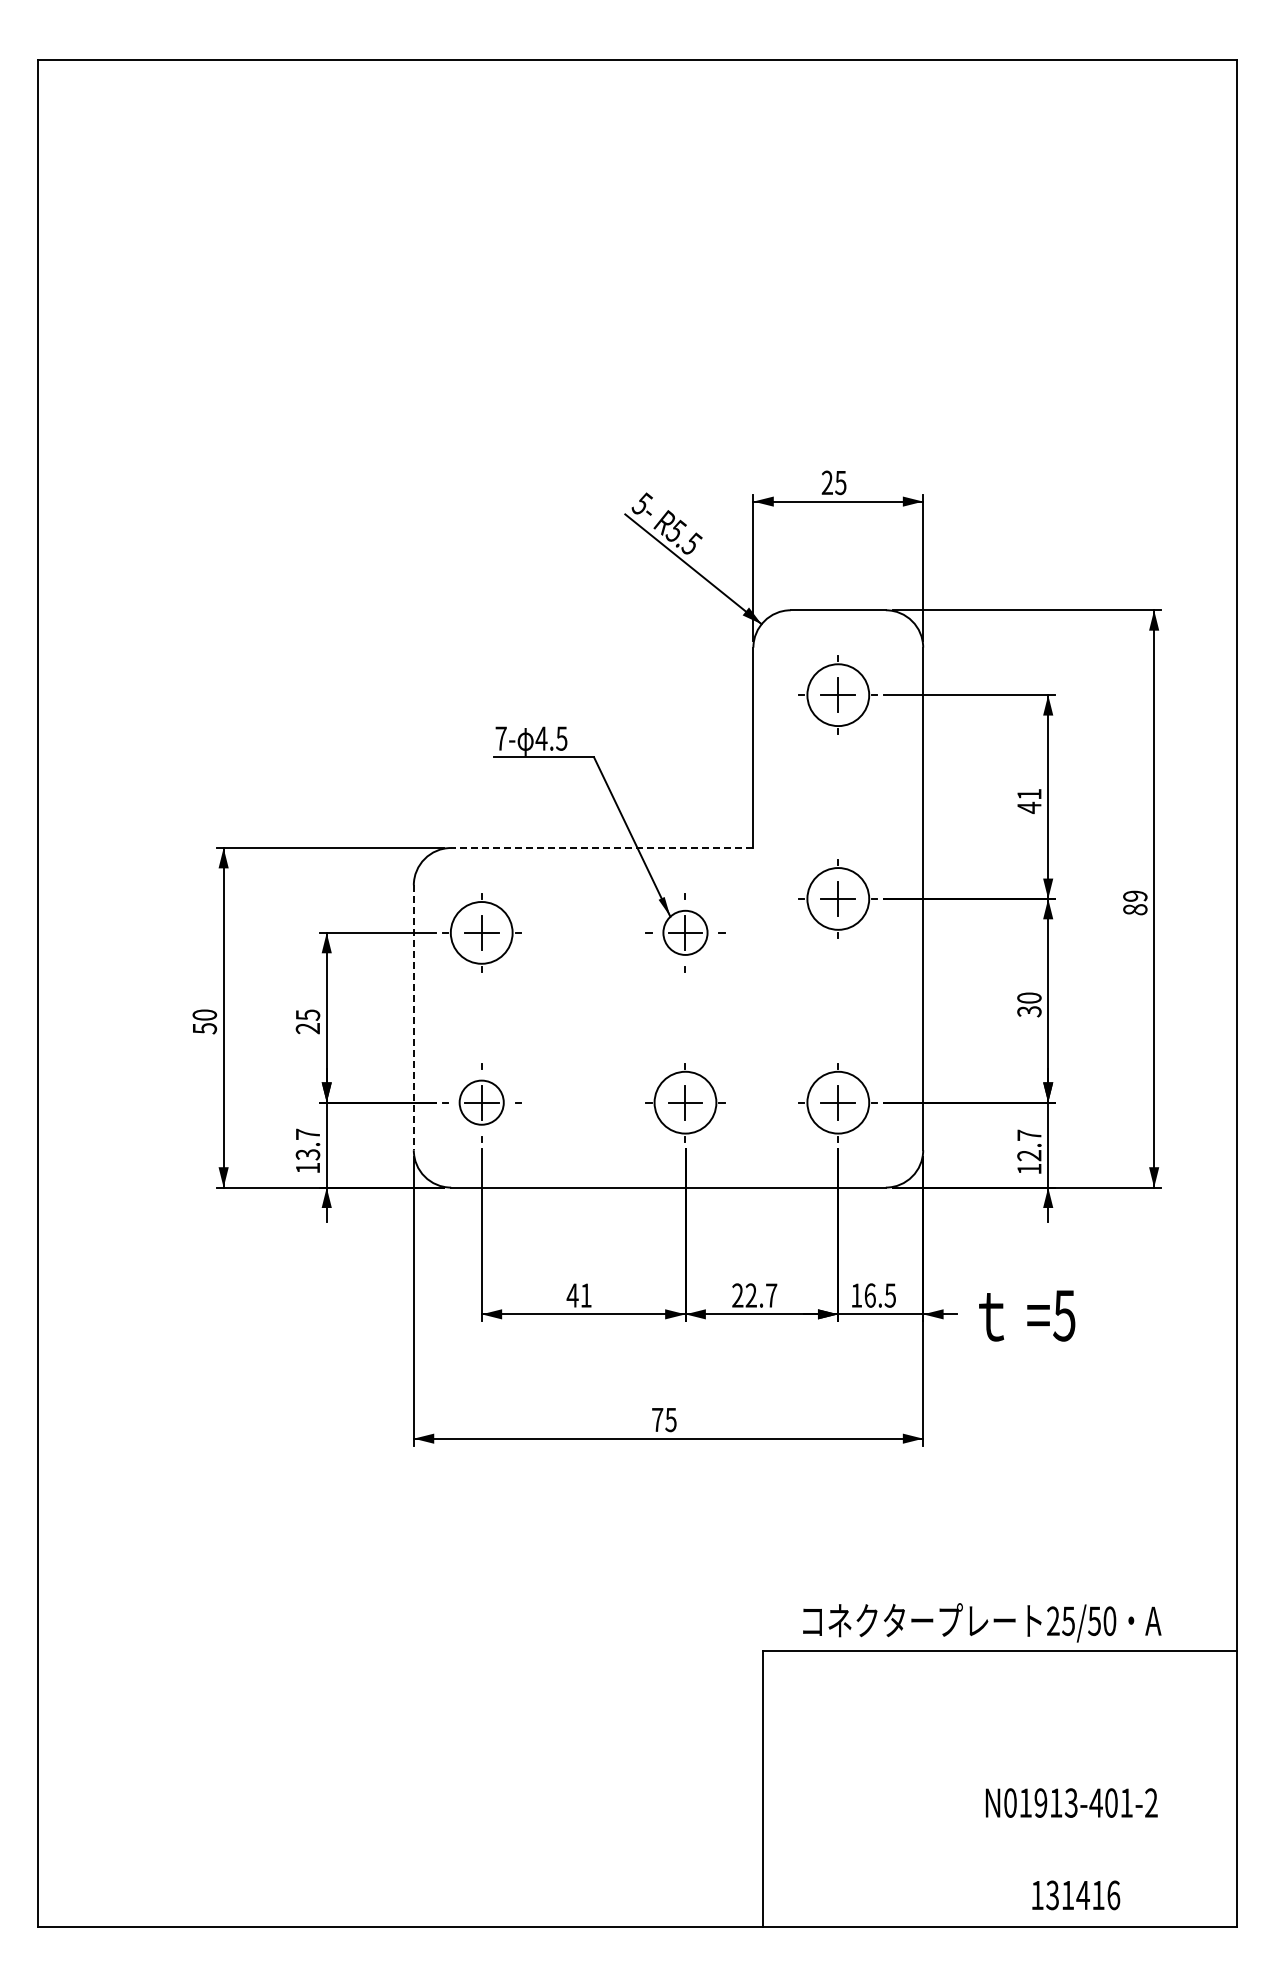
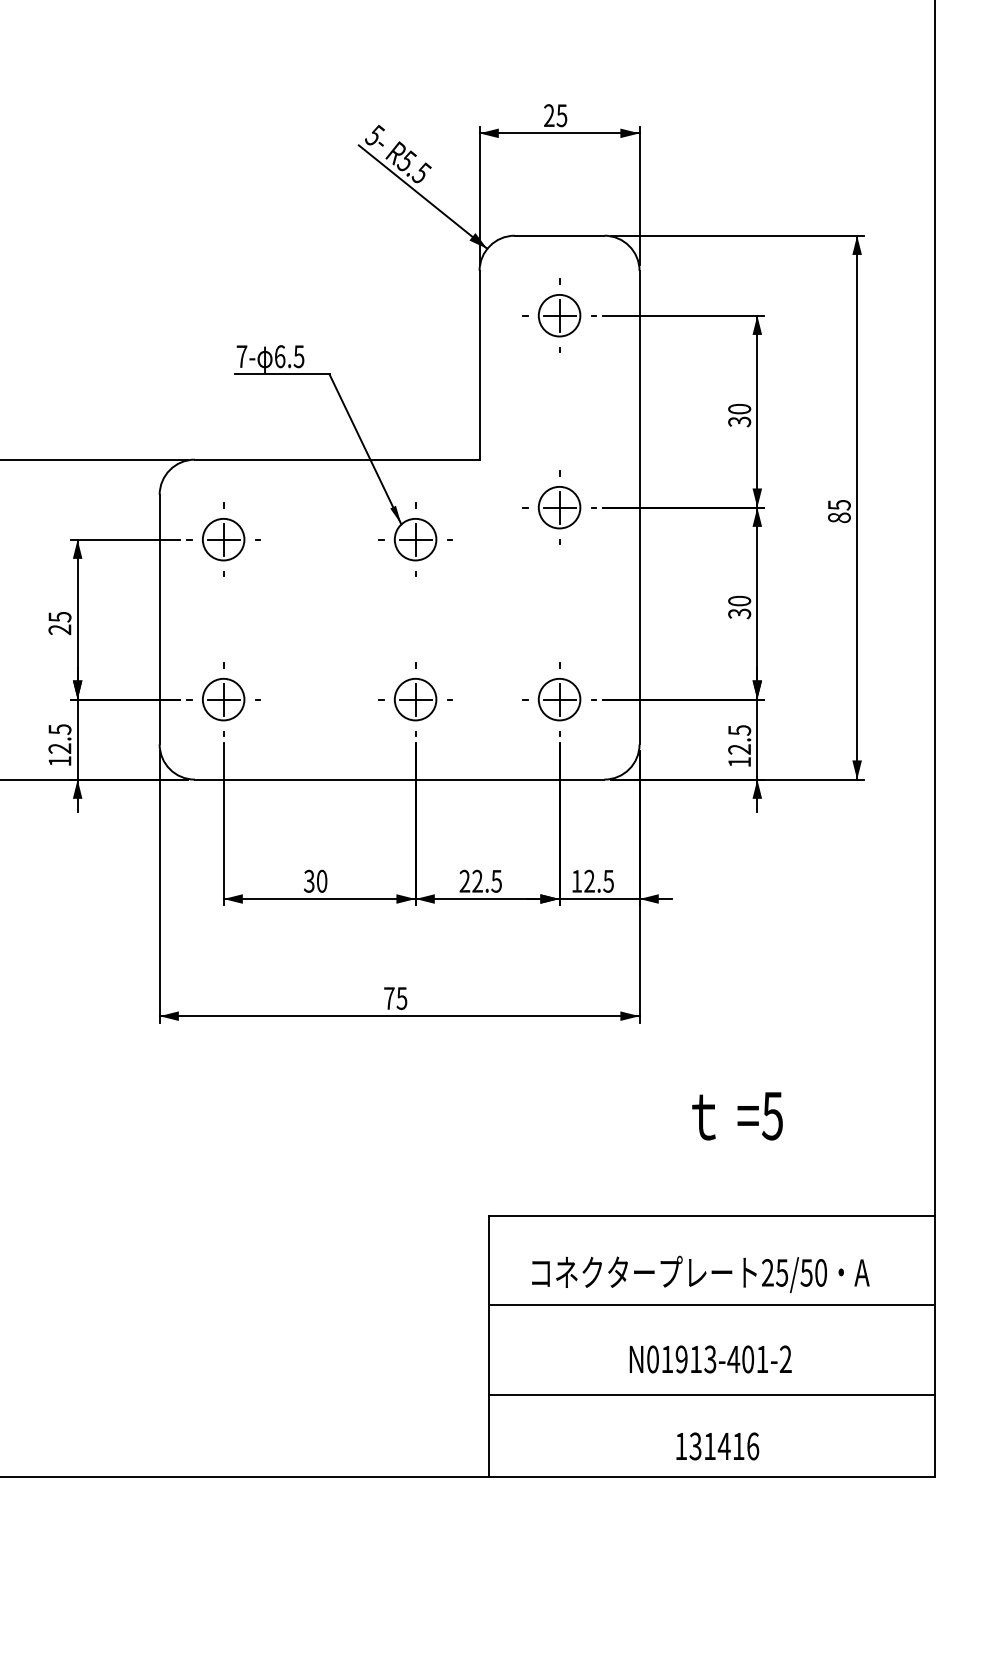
circle: (838, 695) -> (559, 316), size x0.71
text: (541, 738) -> (279, 356), 4.5 -> 6.5
text: (1029, 801) -> (739, 415), 41 -> 30
line: (601, 848) -> (336, 460), dashed -> solid
text: (1135, 896) -> (839, 505), 89 -> 85
circle: (838, 898) -> (559, 507), size x0.71
circle: (481, 932) -> (223, 539), size x0.71
line: (413, 1018) -> (159, 620), dashed -> solid
circle: (685, 1102) -> (415, 699), size x0.71
circle: (838, 1102) -> (559, 699), size x0.71
text: (1029, 1135) -> (739, 730), 12.7 -> 12.5
text: (308, 1144) -> (60, 739), 13.7 -> 12.5
text: (578, 1295) -> (314, 881), 41 -> 30
text: (771, 1295) -> (496, 881), 22.7 -> 22.5
text: (869, 1295) -> (588, 881), 16.5 -> 12.5
text: (1027, 1315) -> (737, 1115), moved
text: (982, 1622) -> (701, 1274), moved
line: (999, 1745) -> (711, 1305), added
text: (1071, 1802) -> (710, 1358), moved
line: (999, 1840) -> (711, 1394), added
text: (1076, 1895) -> (718, 1446), moved

